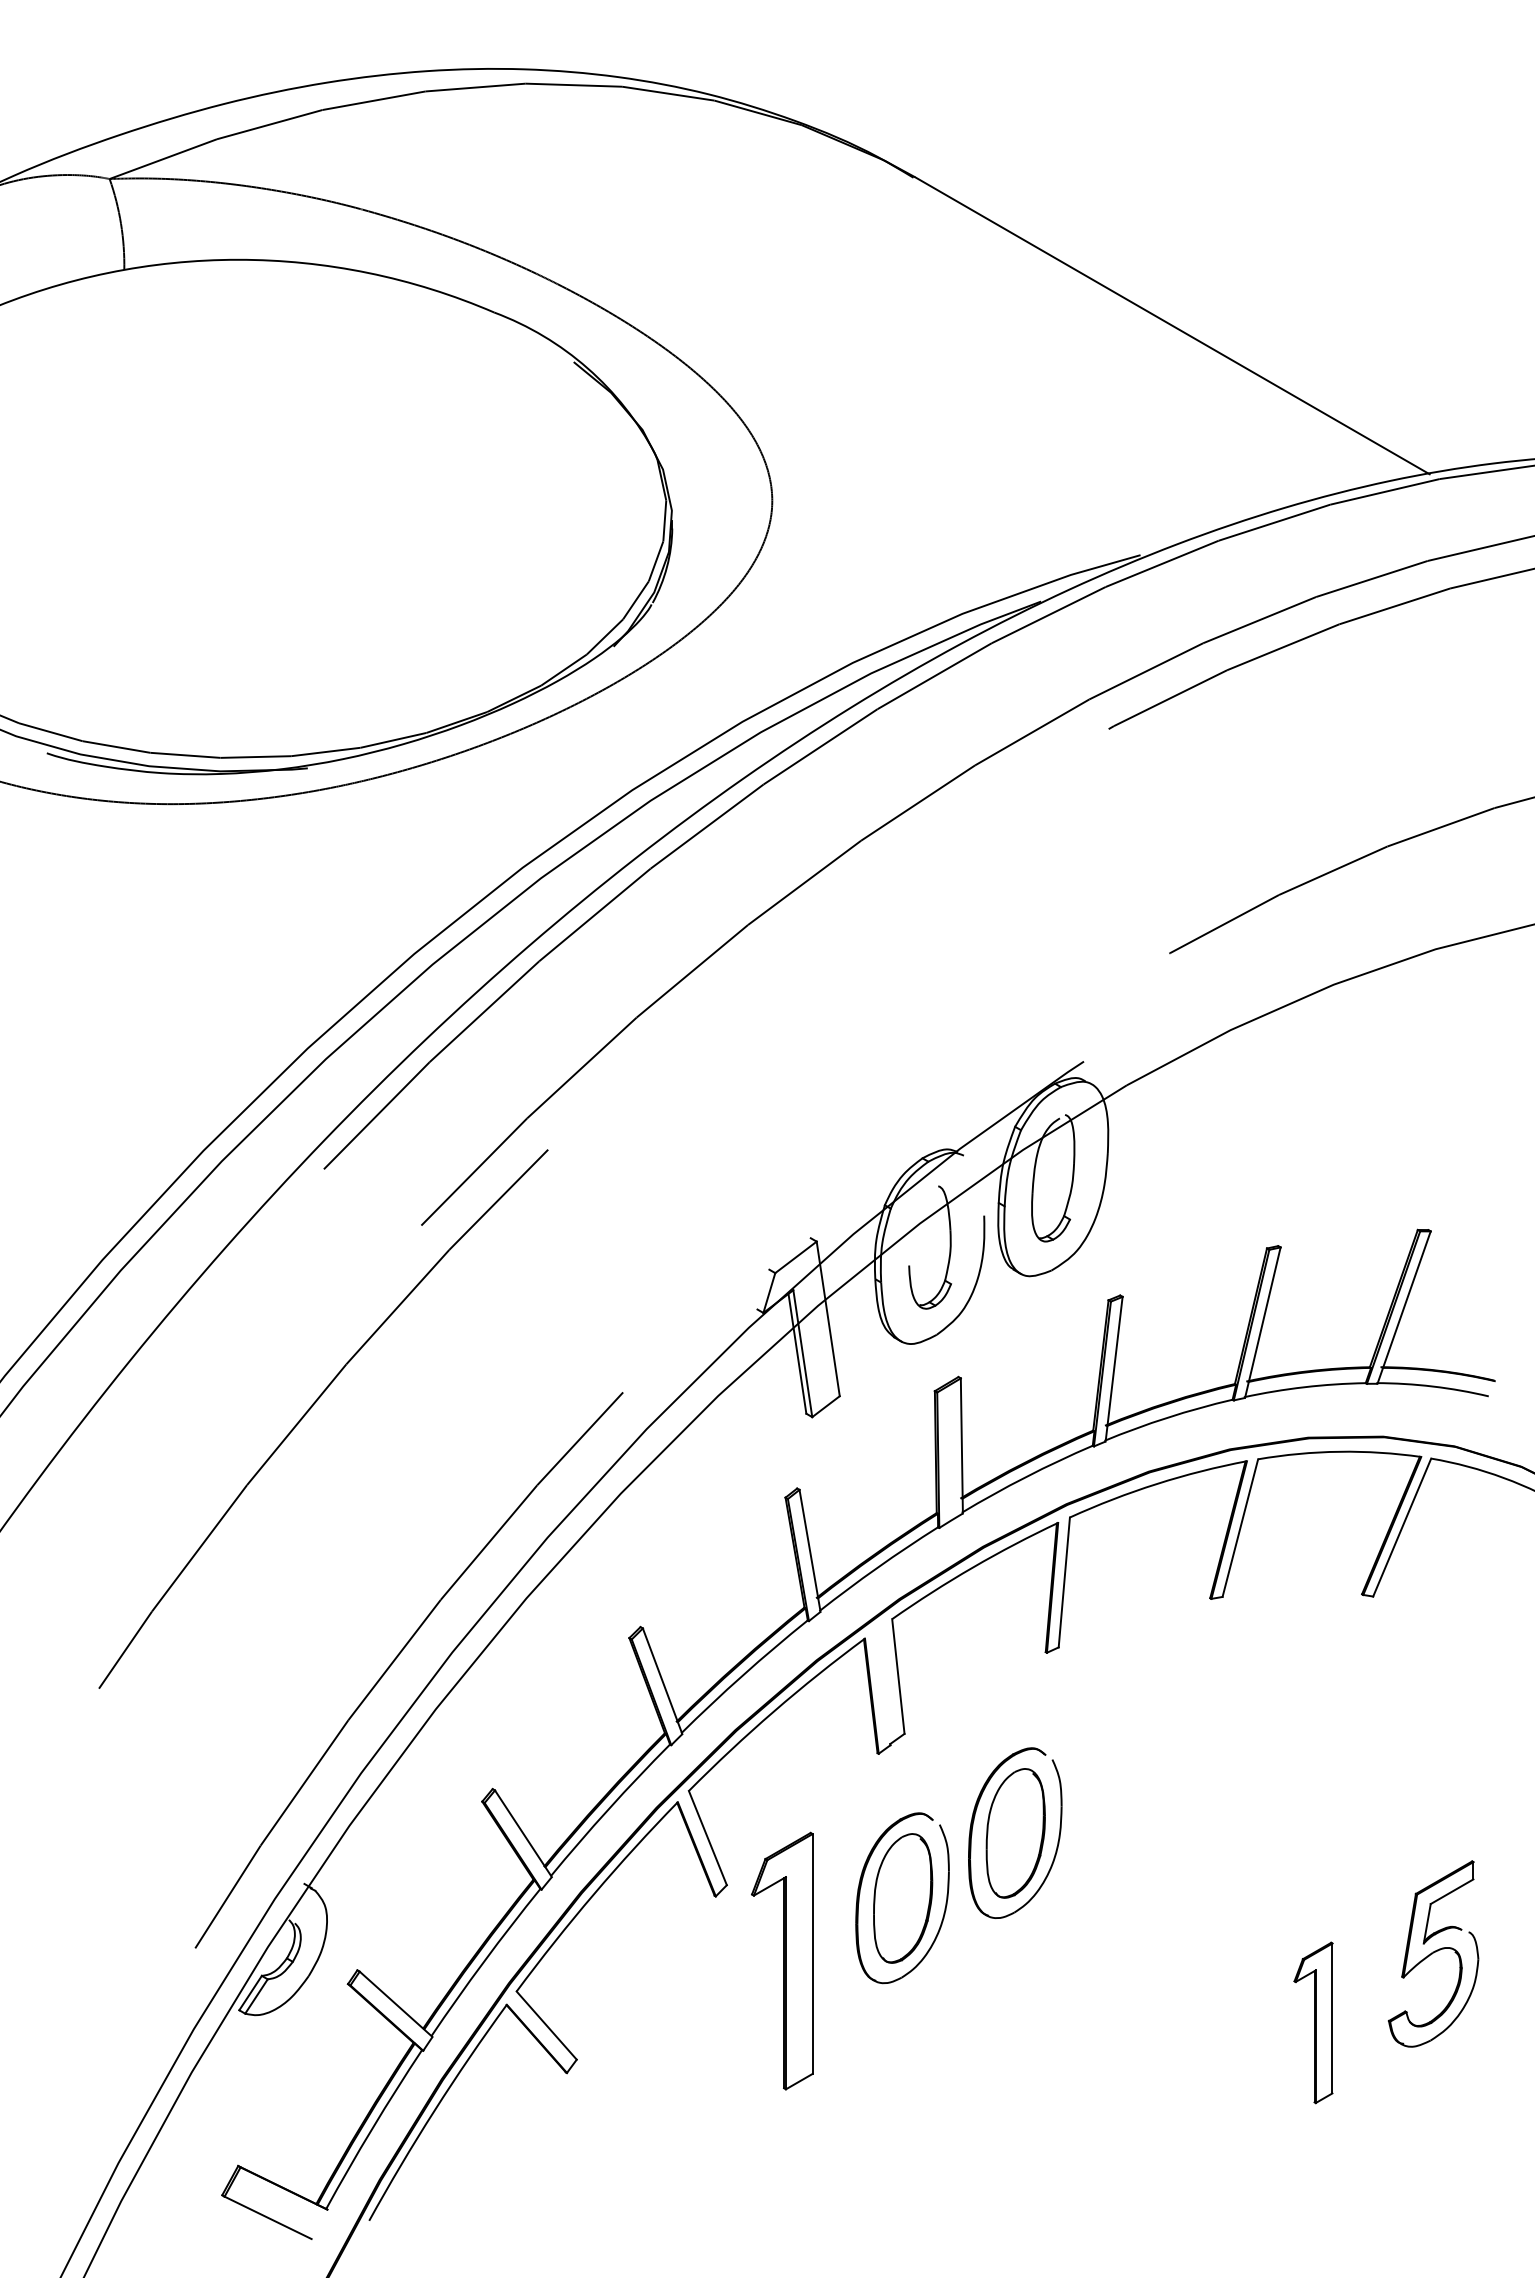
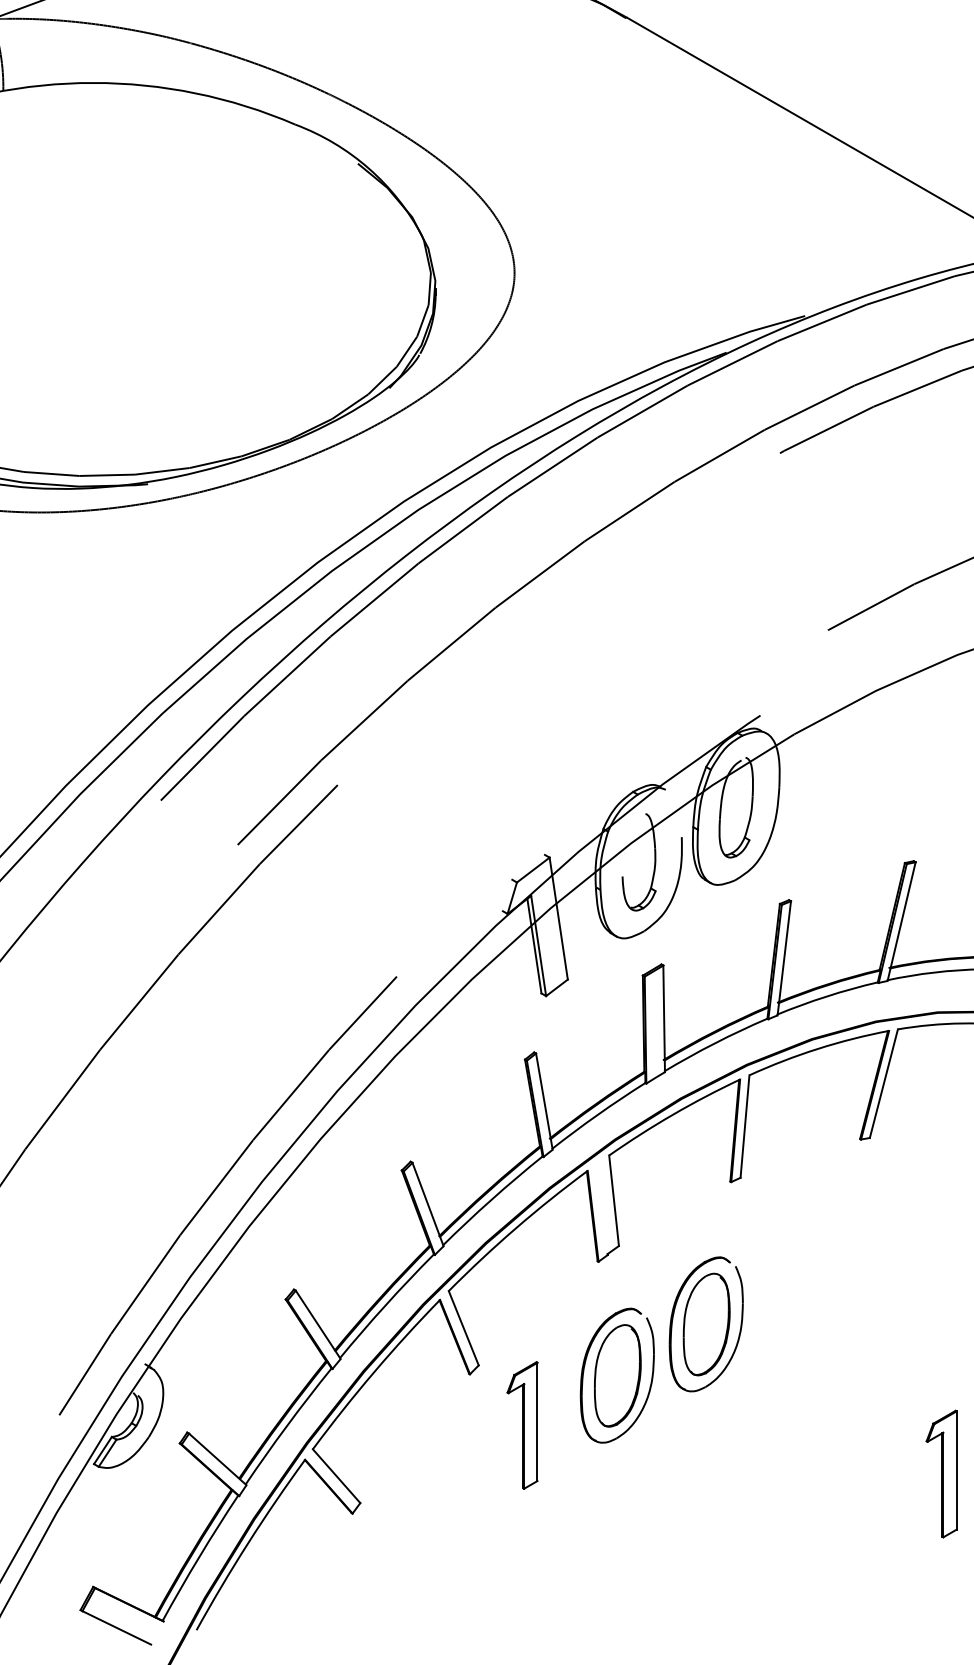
part: (782, 1961) -> (522, 1425), size x0.62

